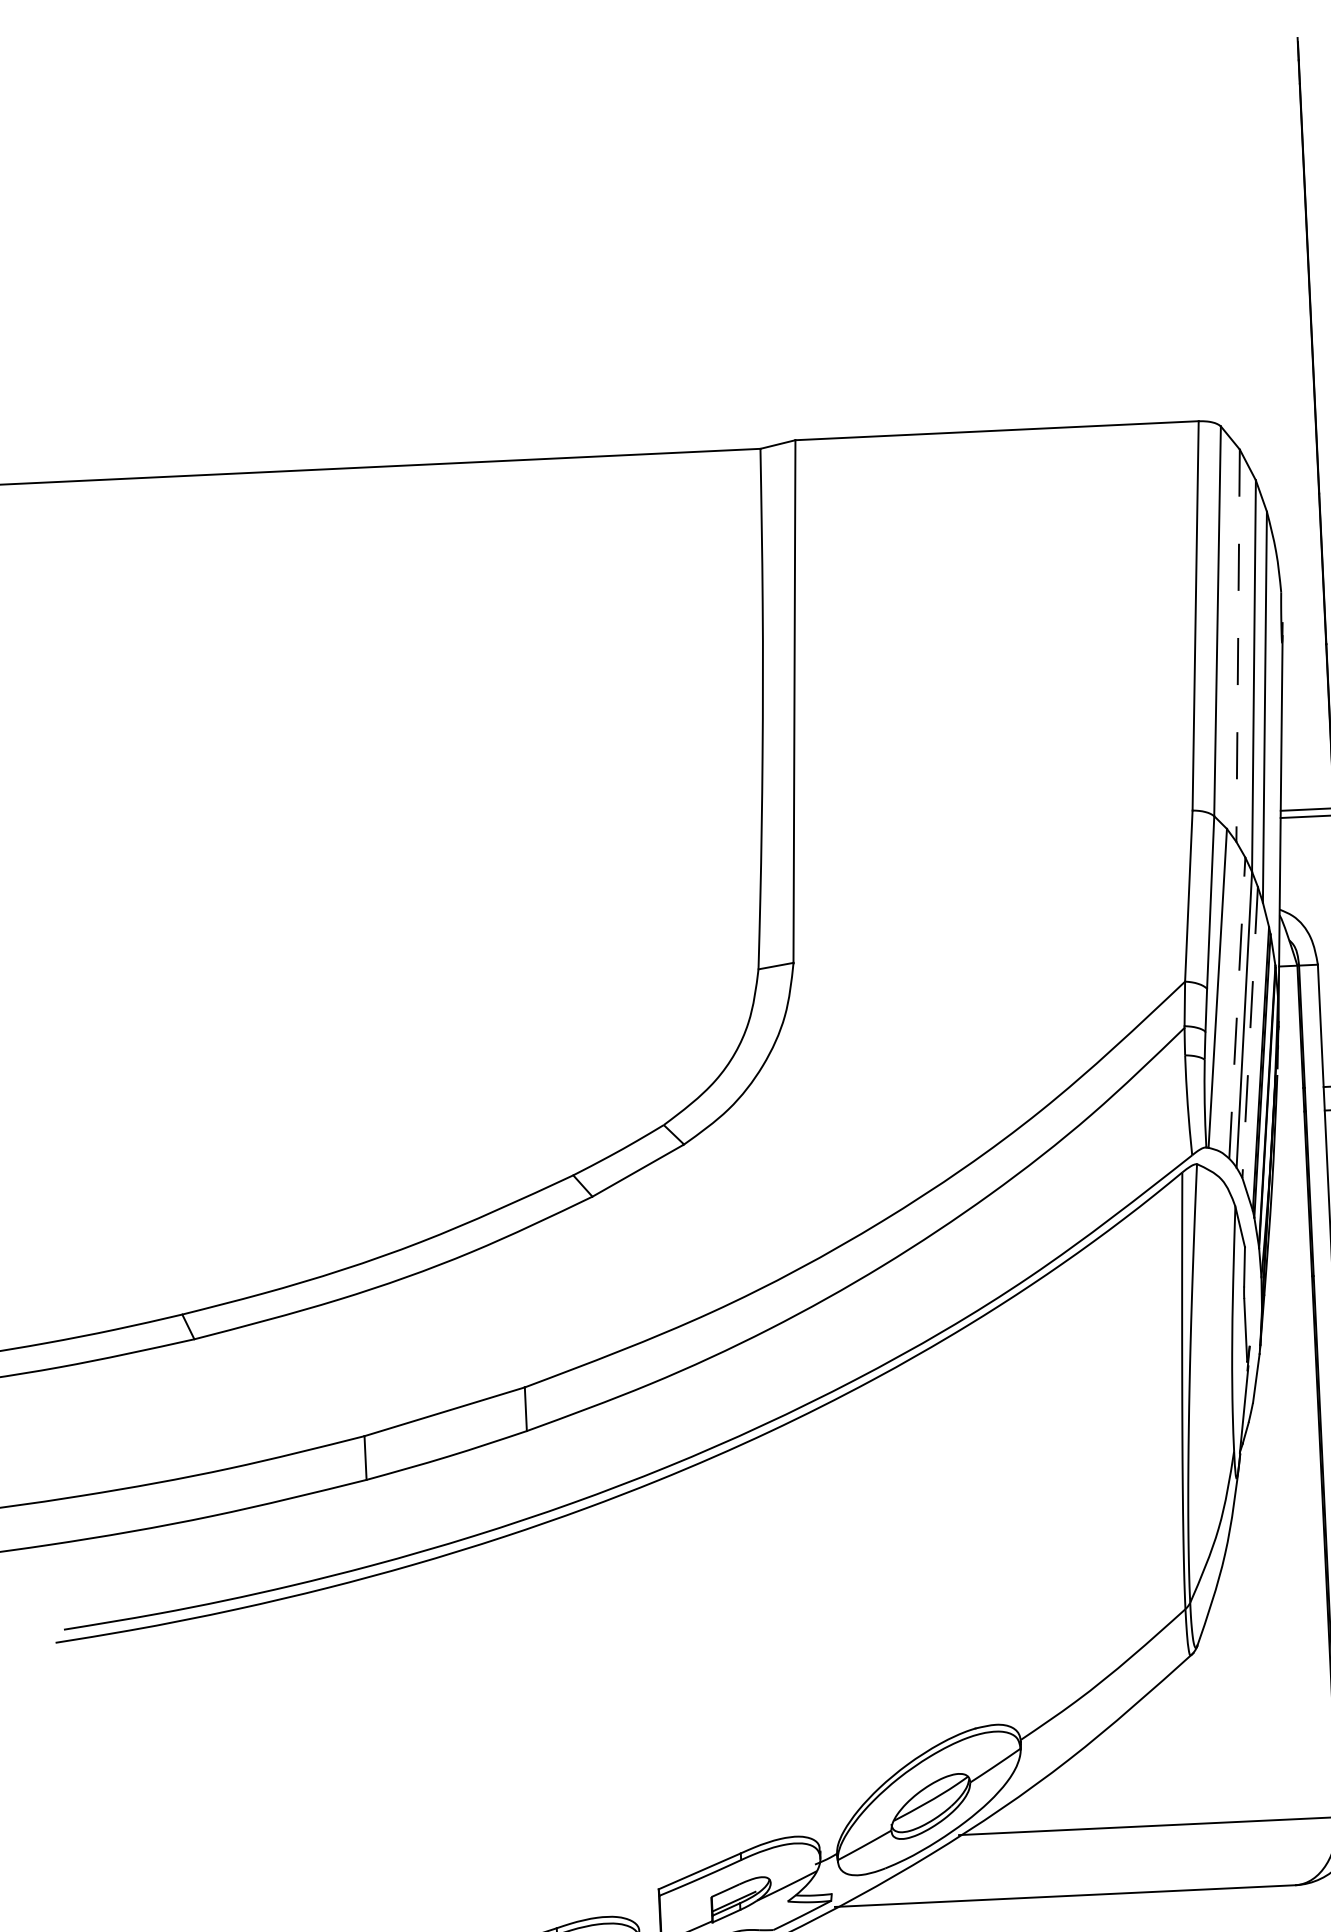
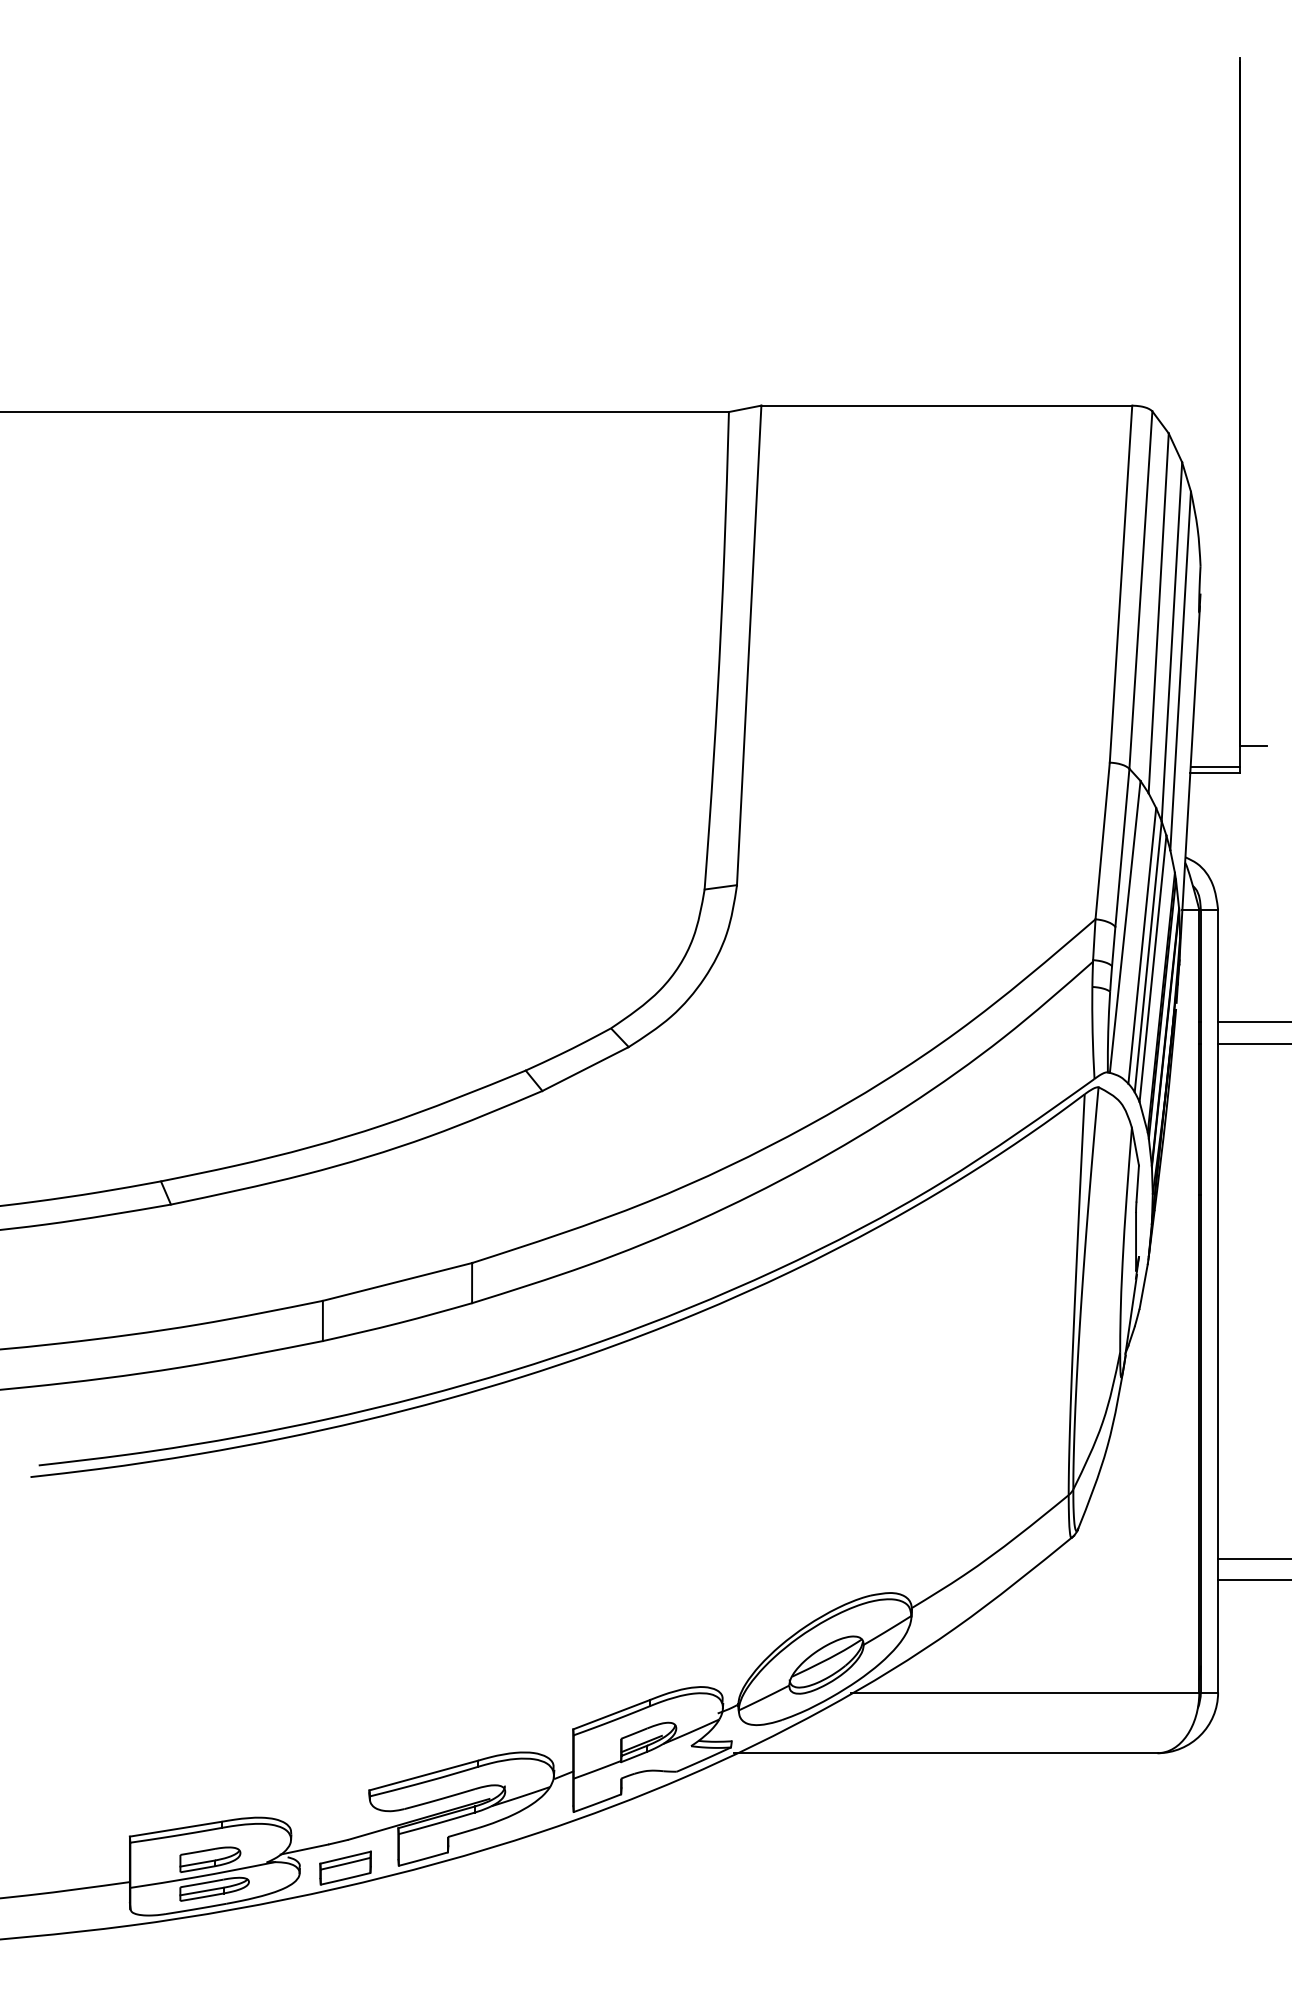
line: (1237, 645) -> (1158, 613), dashed -> solid
line: (1237, 1007) -> (1142, 945), dashed -> solid
line: (1250, 1032) -> (1153, 968), dashed -> solid

